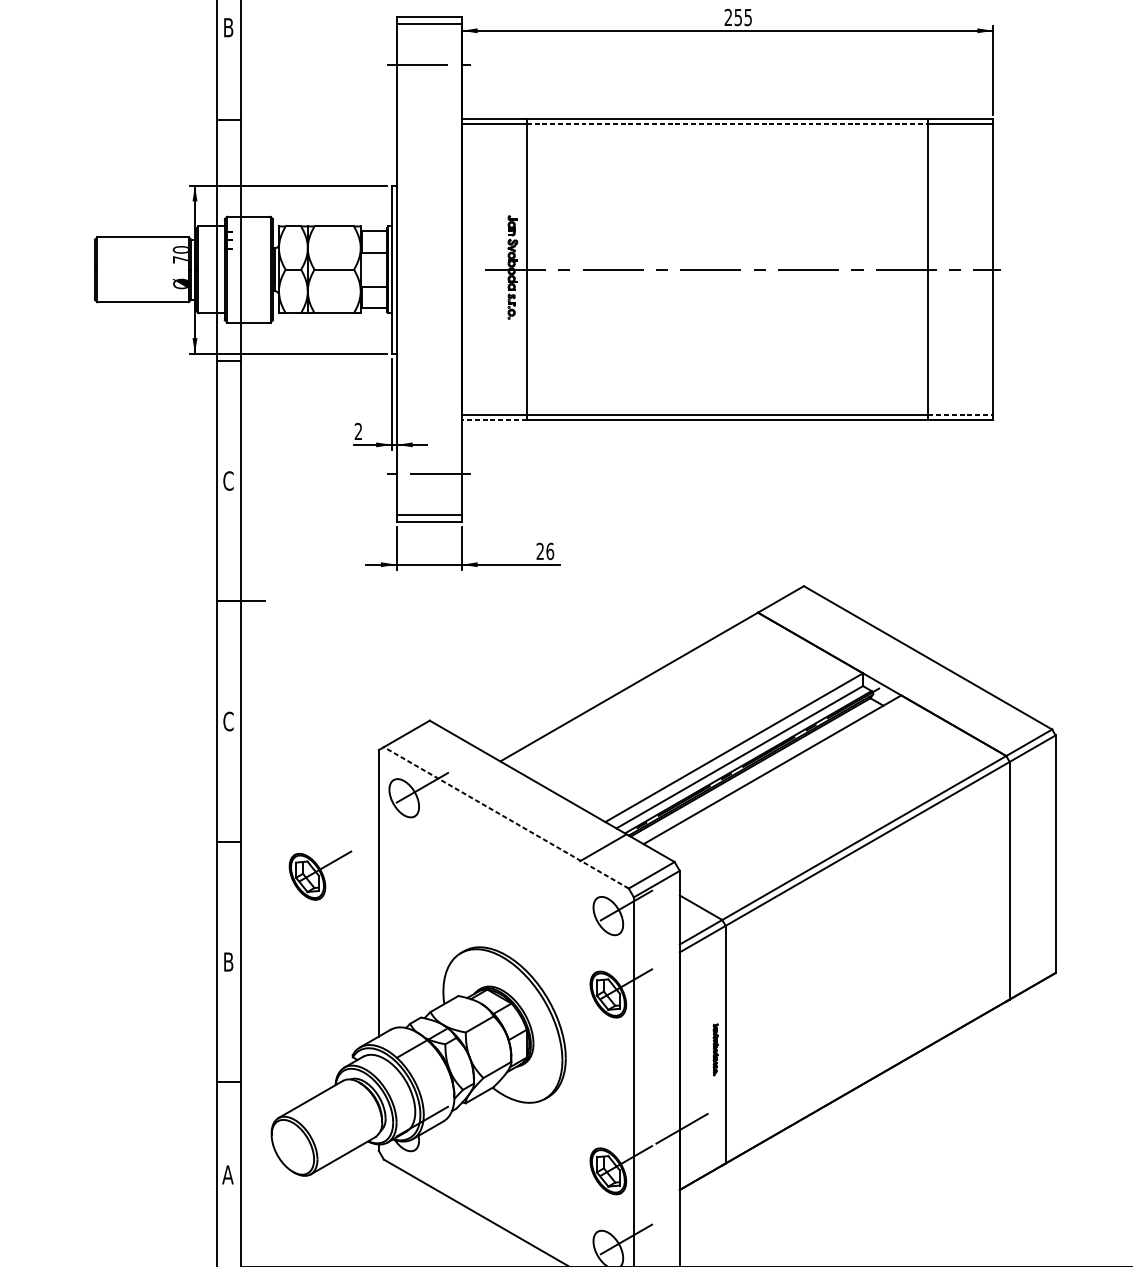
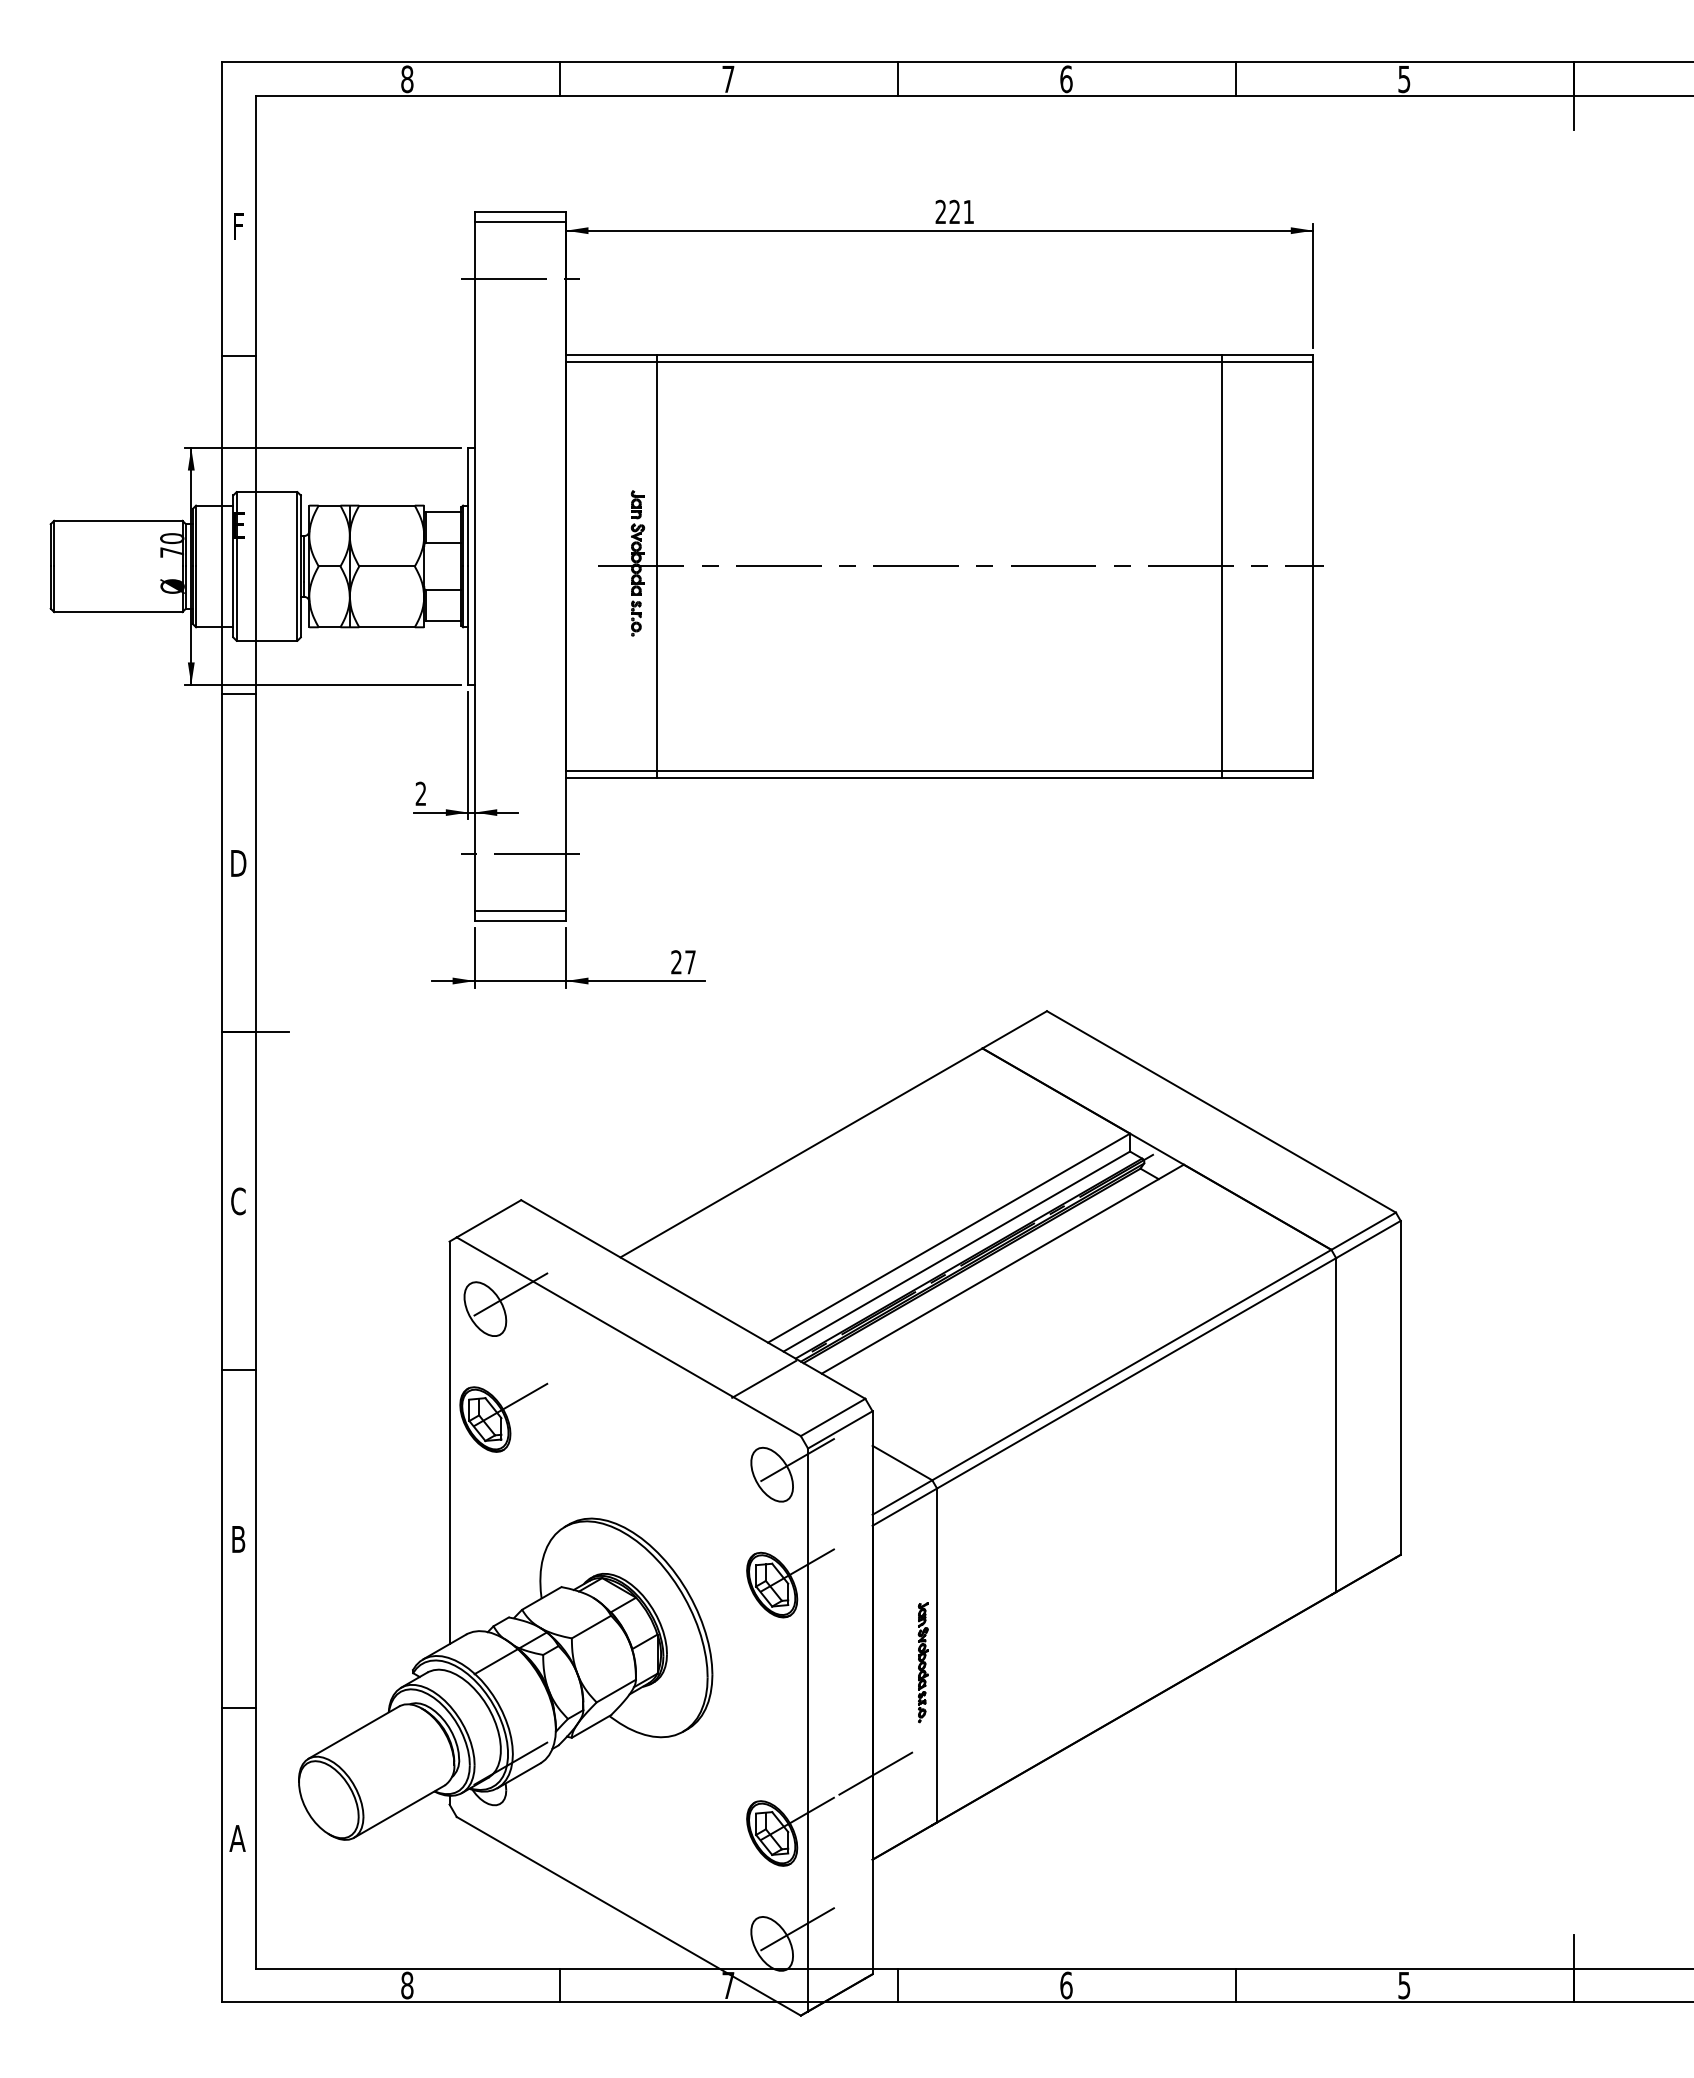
text: (743, 17) -> (961, 211), 255 -> 221
text: (228, 27) -> (238, 226), B -> F
line: (728, 123) -> (940, 361), dashed -> solid
line: (960, 414) -> (1267, 770), dashed -> solid
line: (494, 419) -> (611, 777), dashed -> solid
text: (228, 481) -> (238, 863), C -> D
text: (550, 551) -> (690, 962), 26 -> 27
line: (506, 817) -> (628, 1336), dashed -> solid
part: (320, 875) -> (503, 1417), moved
part: (715, 1049) -> (922, 1662), size x1.67

